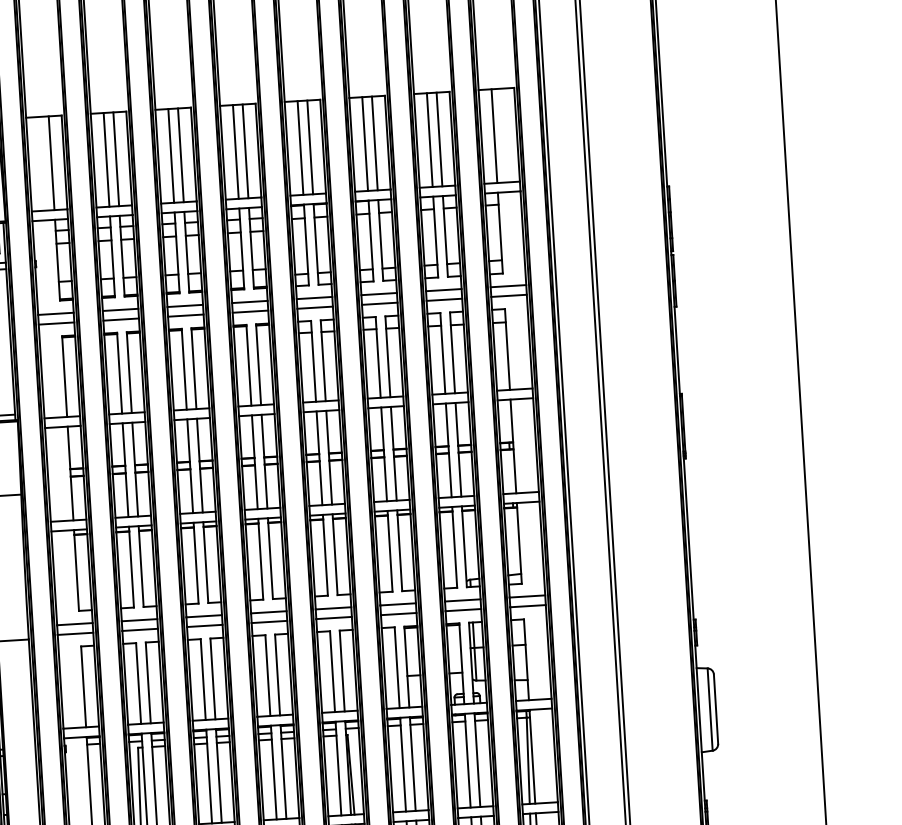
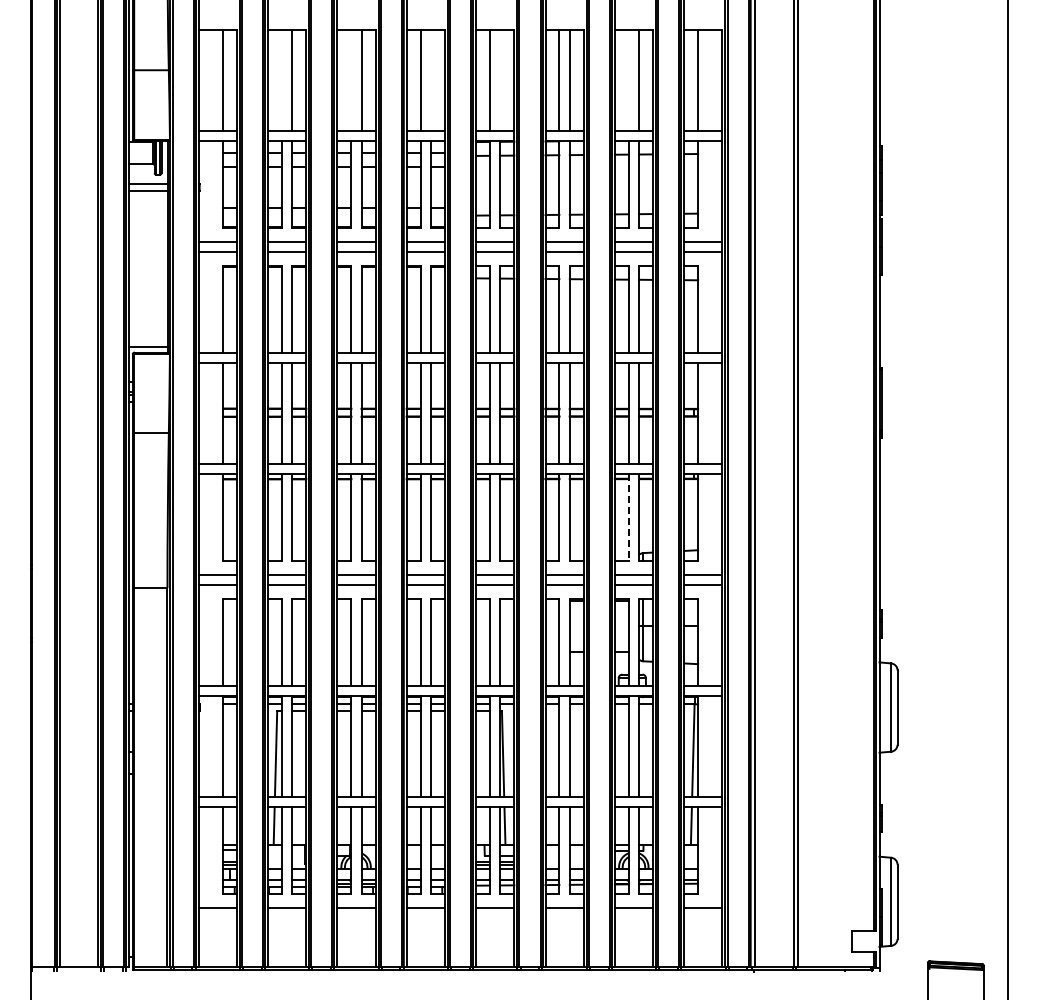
line: (429, 140) -> (628, 80), removed
line: (310, 147) -> (500, 80), removed
line: (245, 151) -> (431, 80), removed
line: (171, 155) -> (351, 80), removed
line: (106, 159) -> (281, 80), removed
line: (454, 548) -> (628, 518), solid -> dashed

